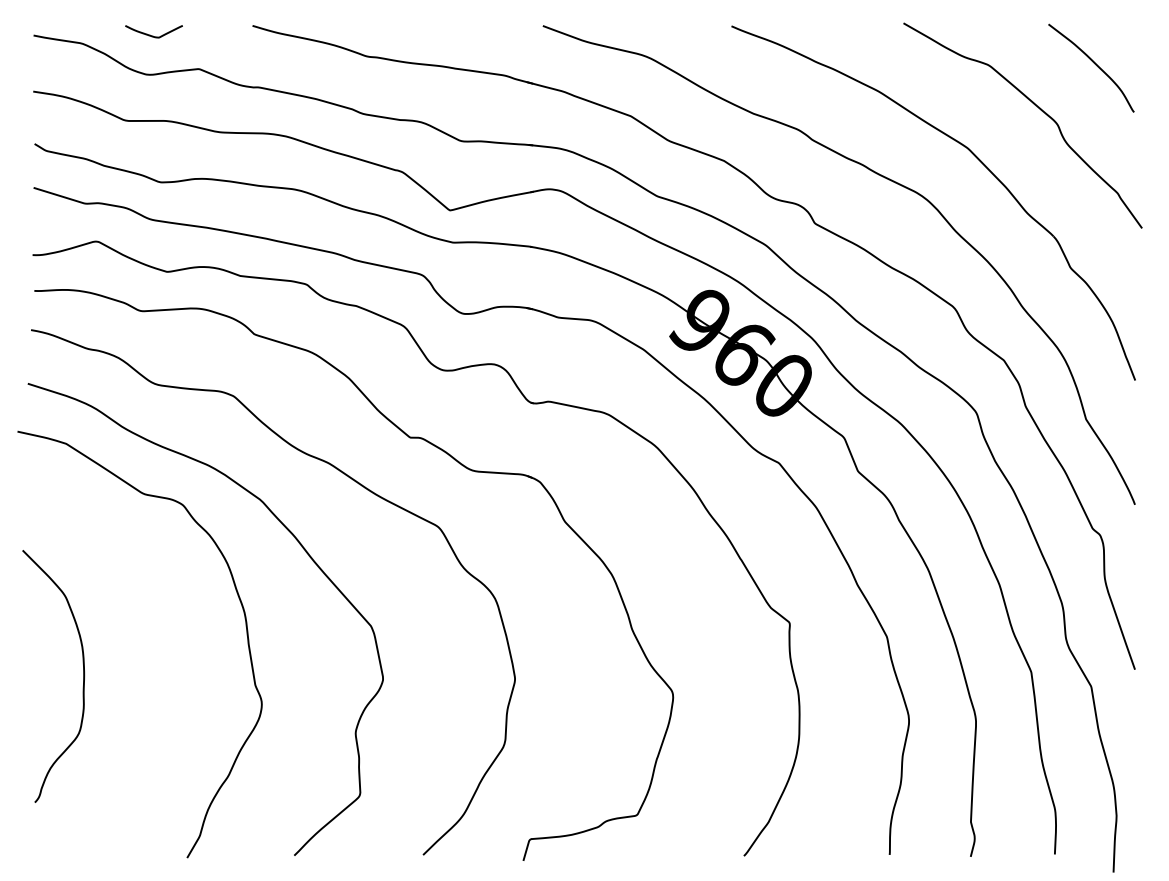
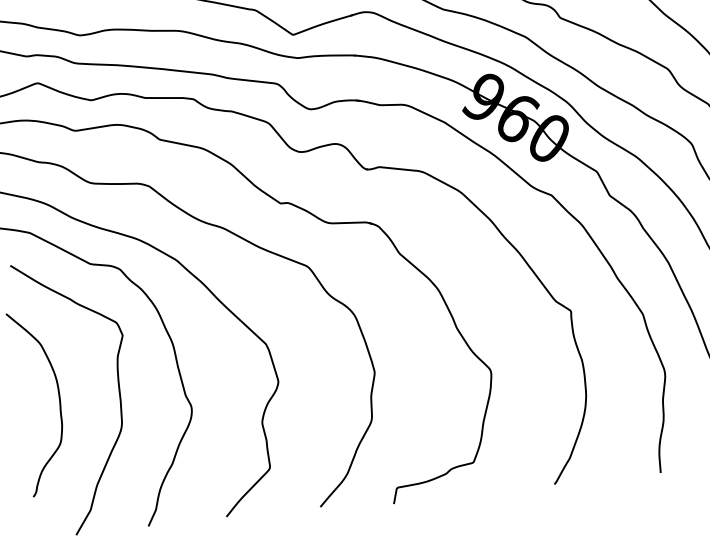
curve: (165, 672) -> (119, 392), added

